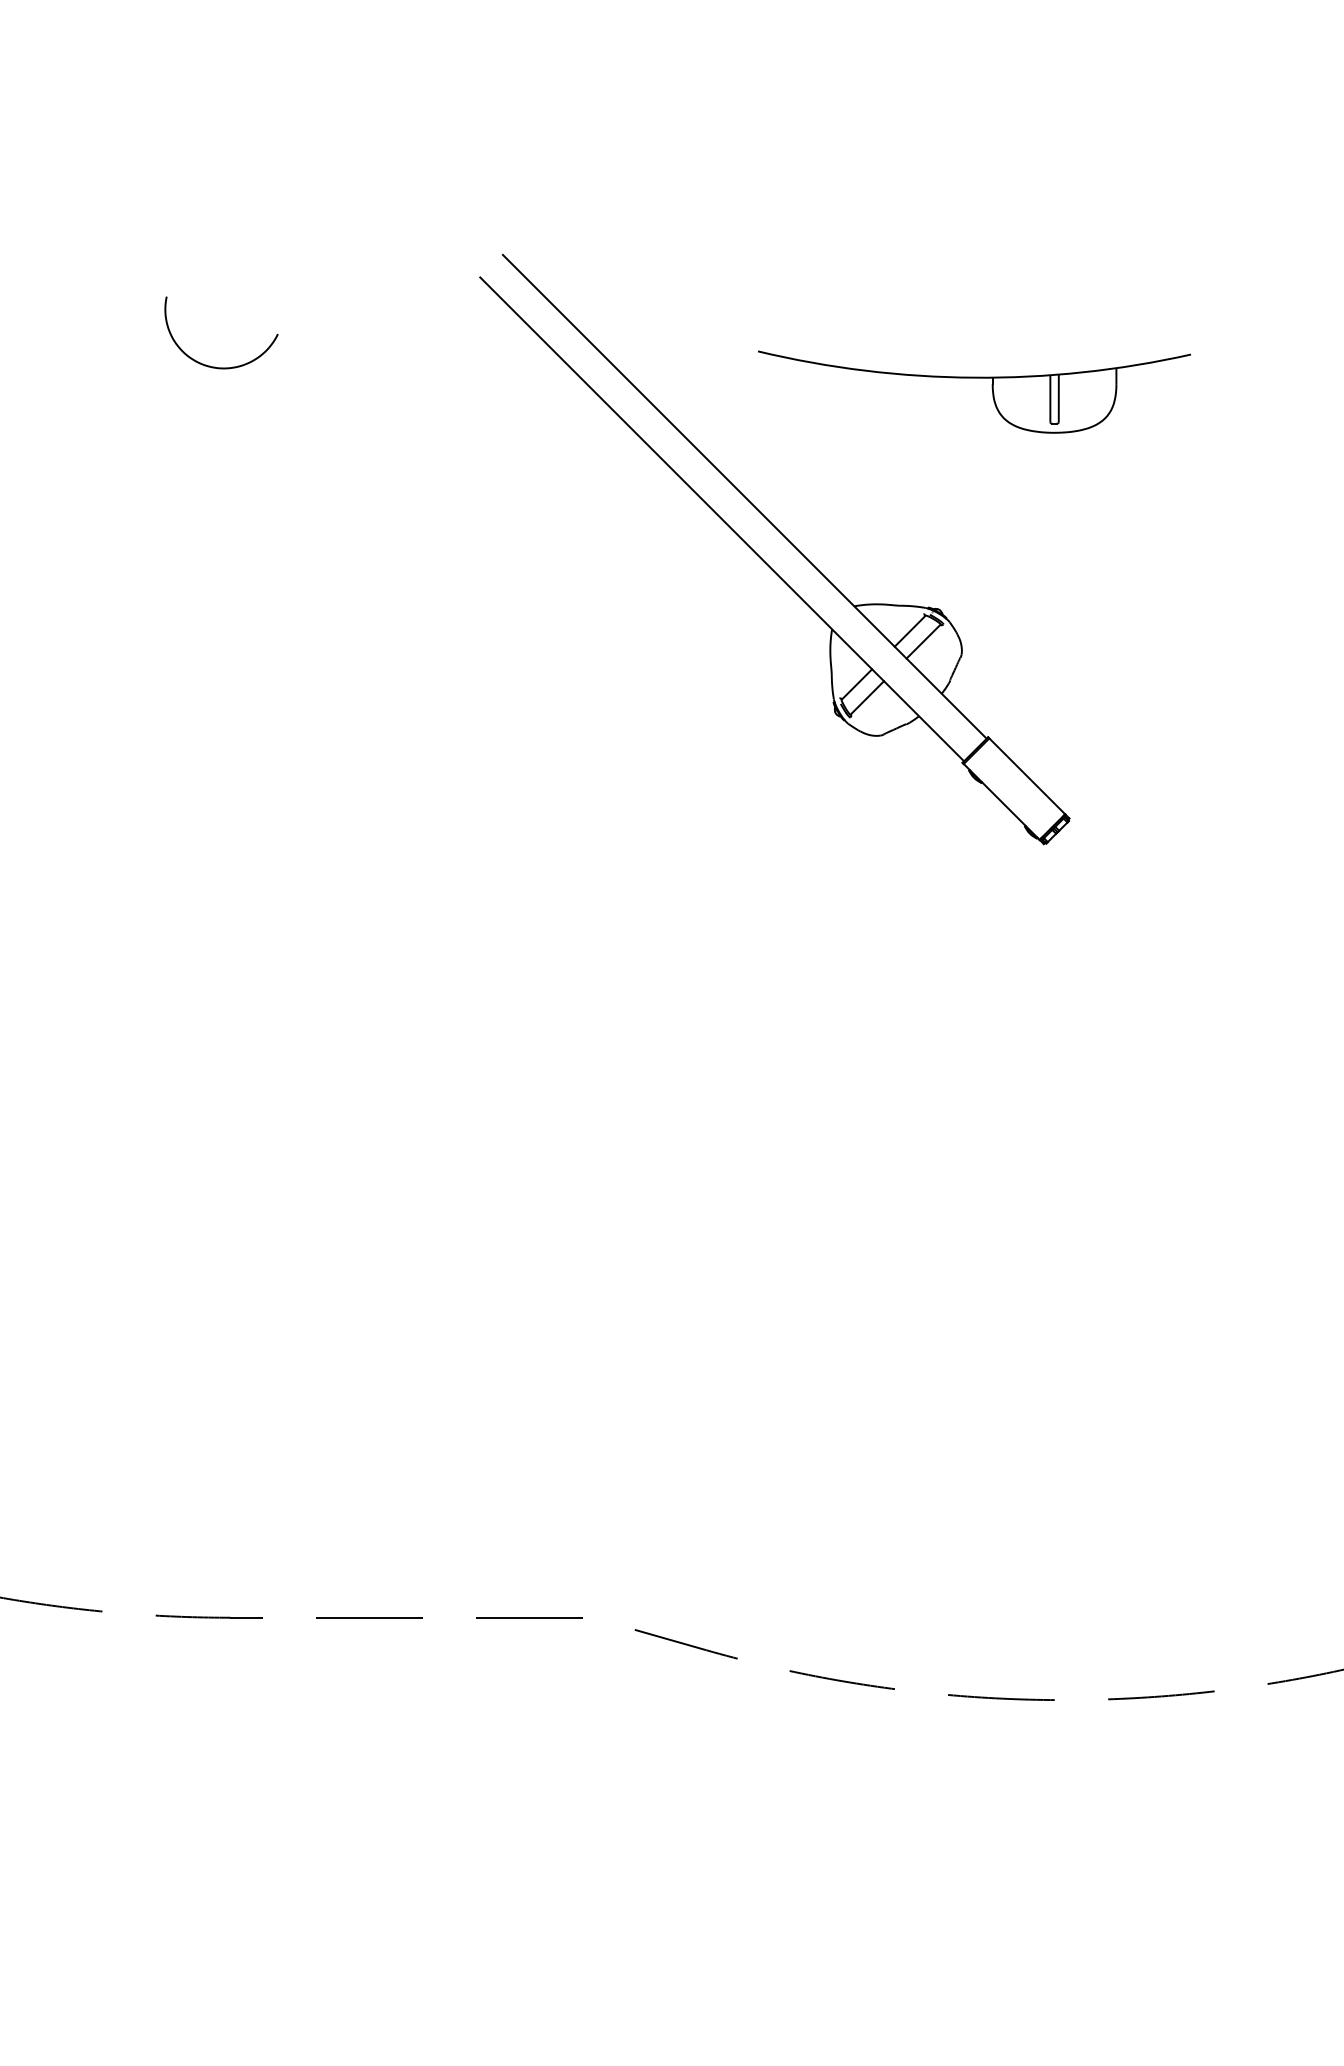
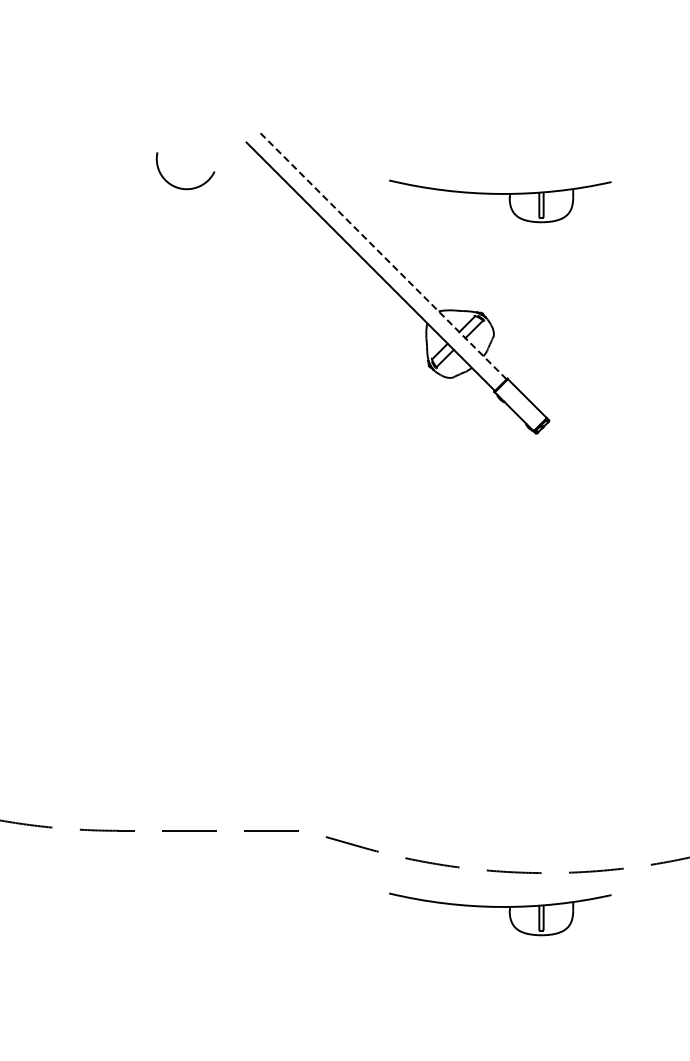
curve: (213, 365) -> (181, 187), moved
line: (745, 497) -> (382, 255), solid -> dashed
part: (974, 1767) -> (500, 907), added

